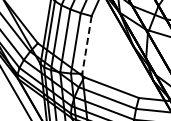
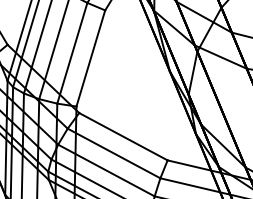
line: (86, 45) -> (89, 59), dashed -> solid

